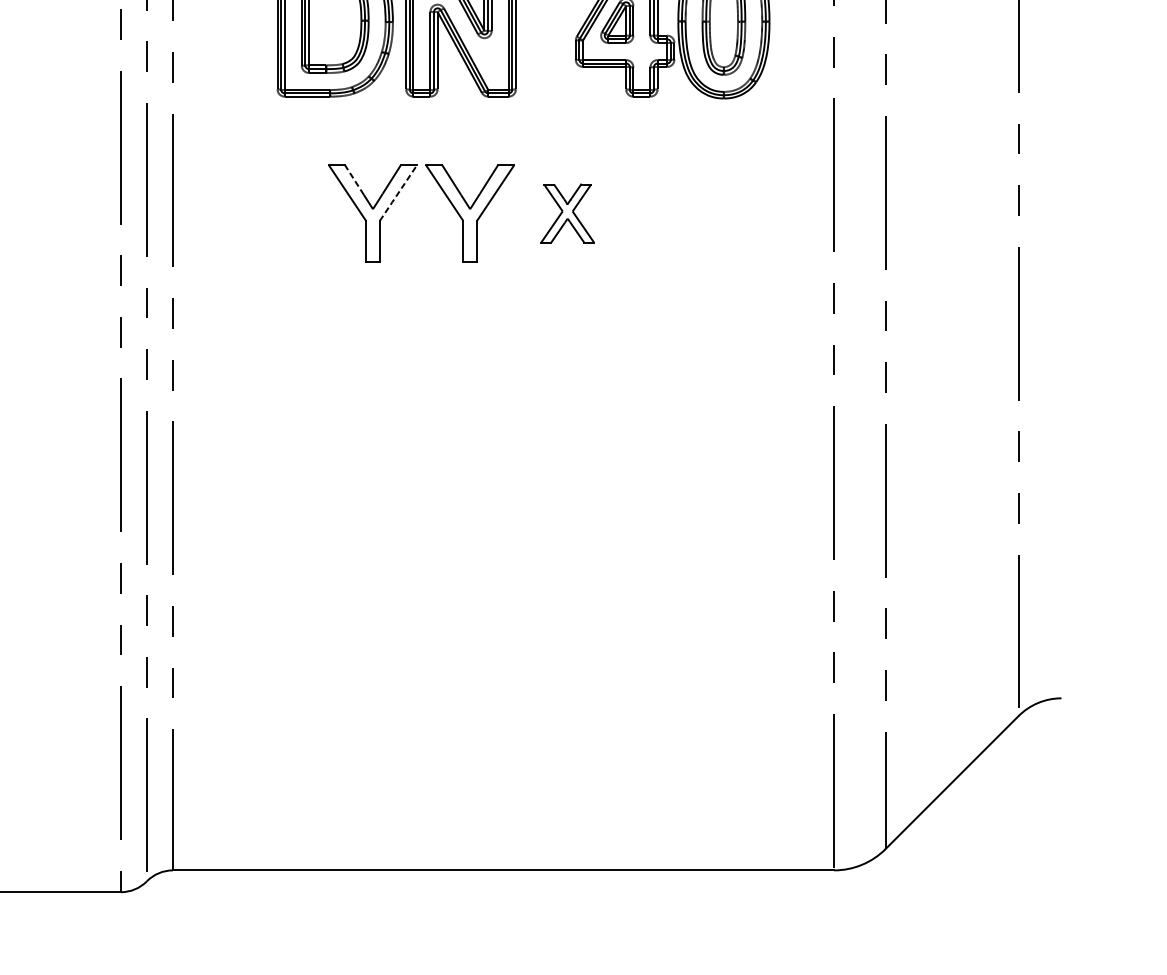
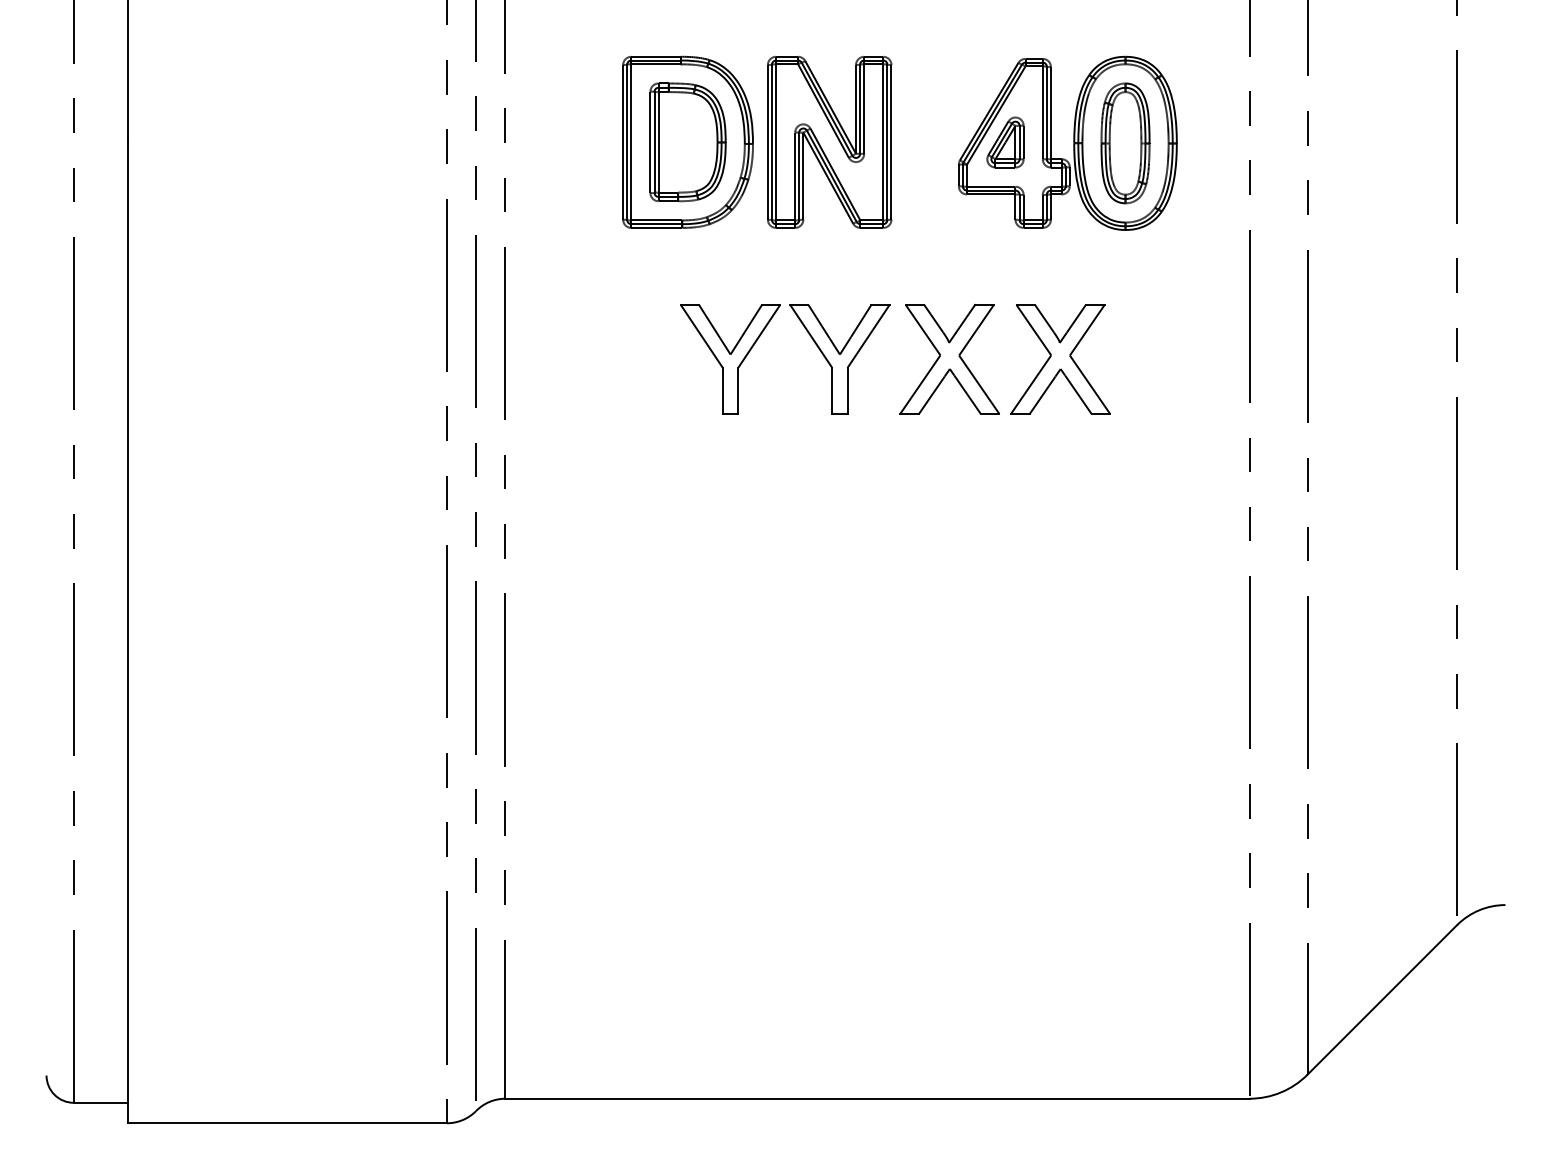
line: (354, 179) -> (709, 321), dashed -> solid
line: (398, 193) -> (759, 336), dashed -> solid
part: (567, 213) -> (949, 359), size x1.67
part: (666, 213) -> (1060, 359), added

